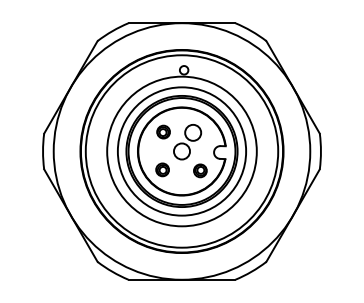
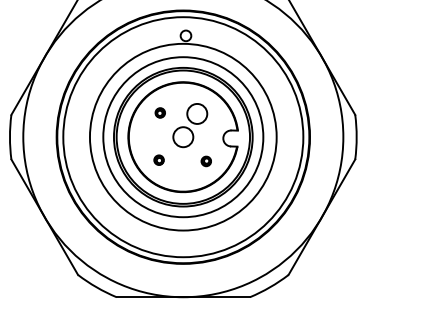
part: (163, 131) -> (160, 112), size x0.6
part: (162, 169) -> (159, 159), size x0.6
part: (200, 170) -> (206, 160), size x0.6

